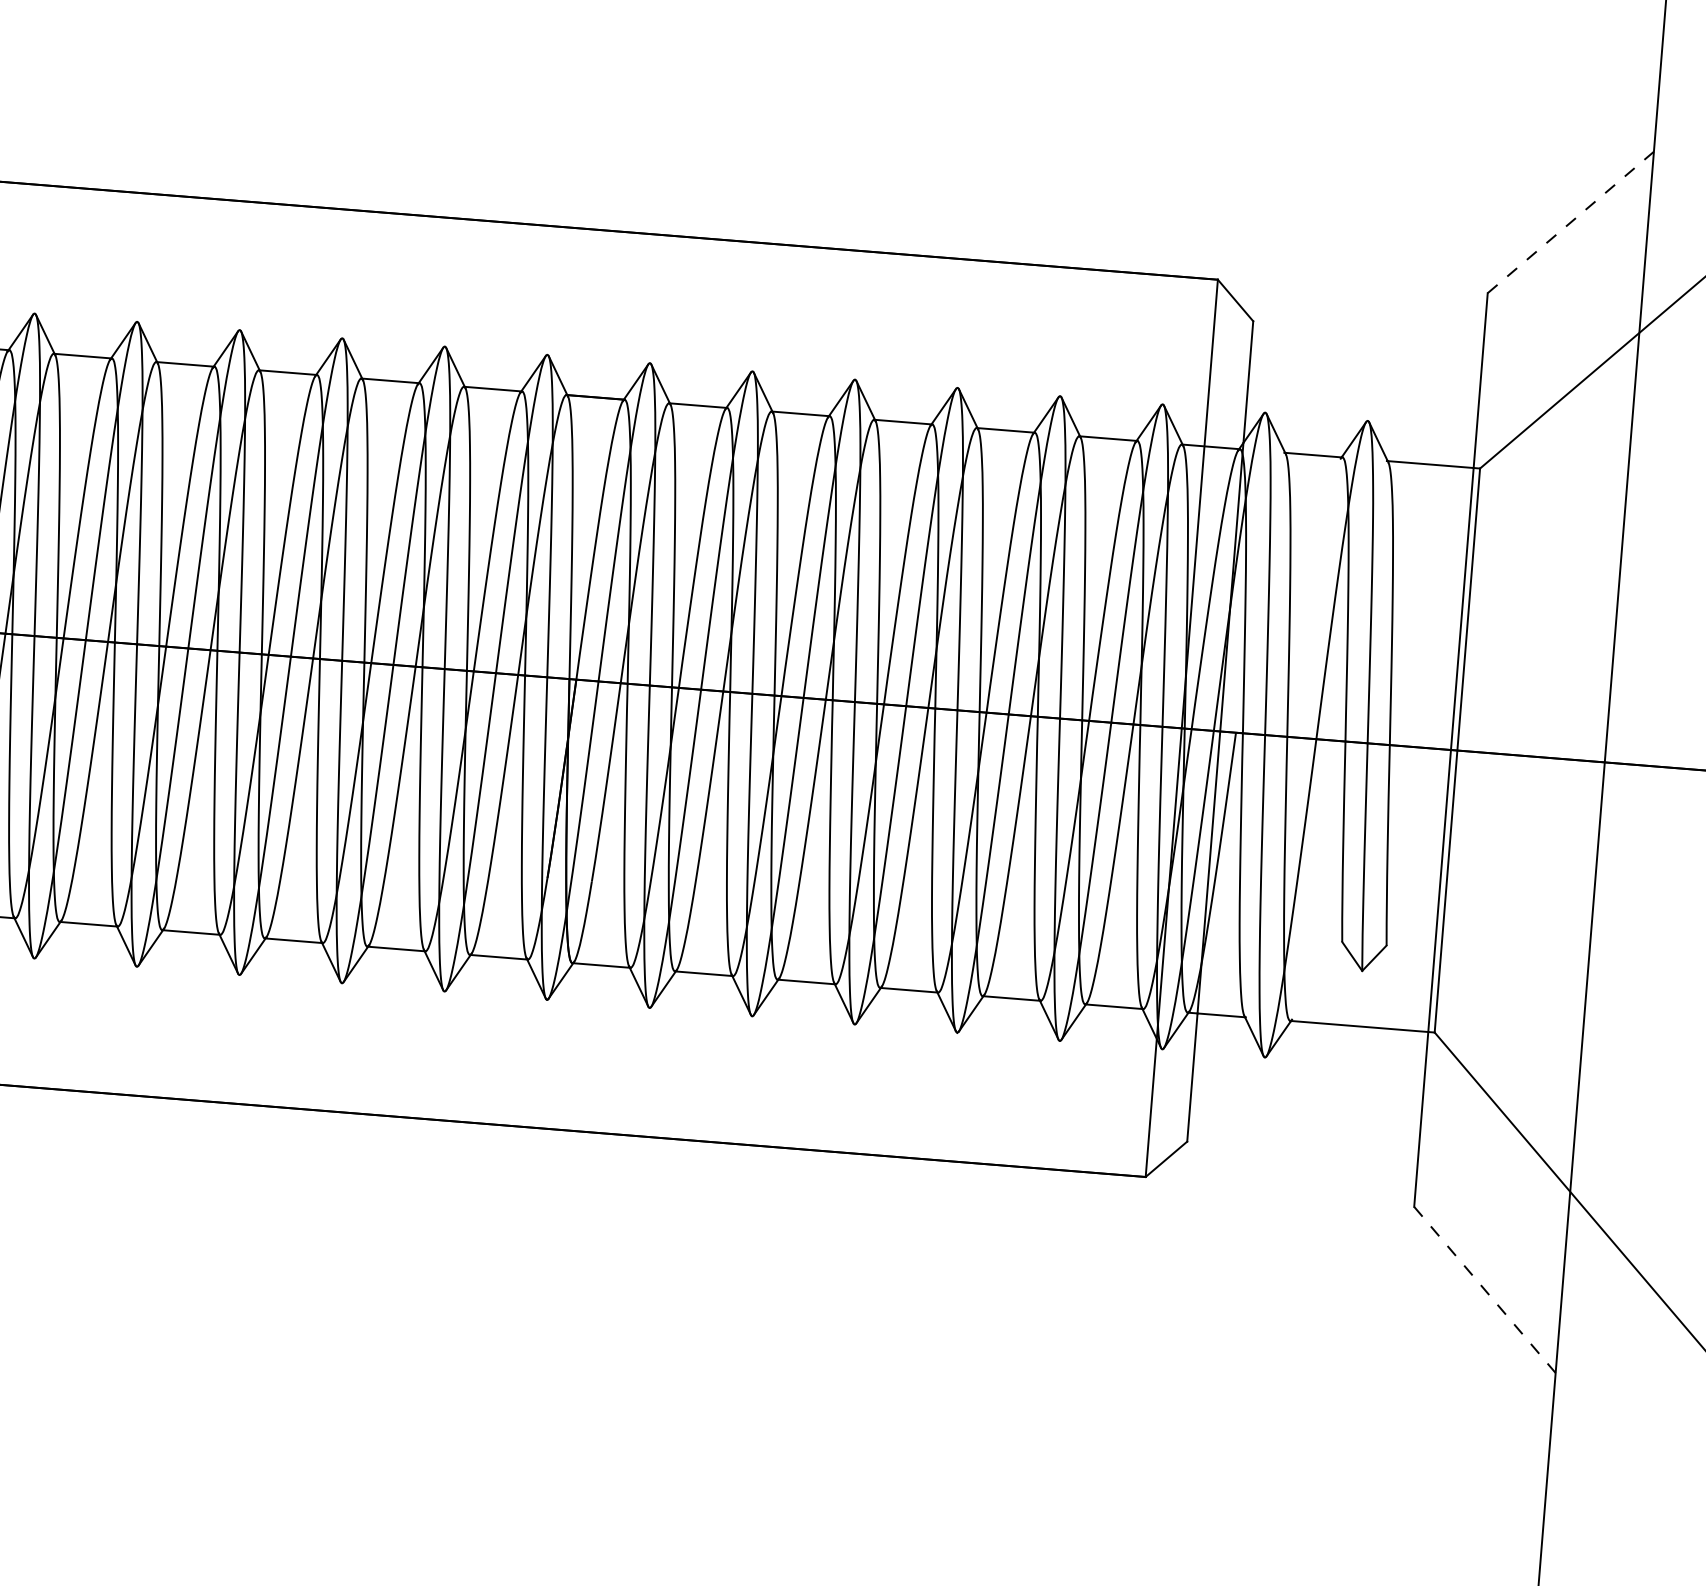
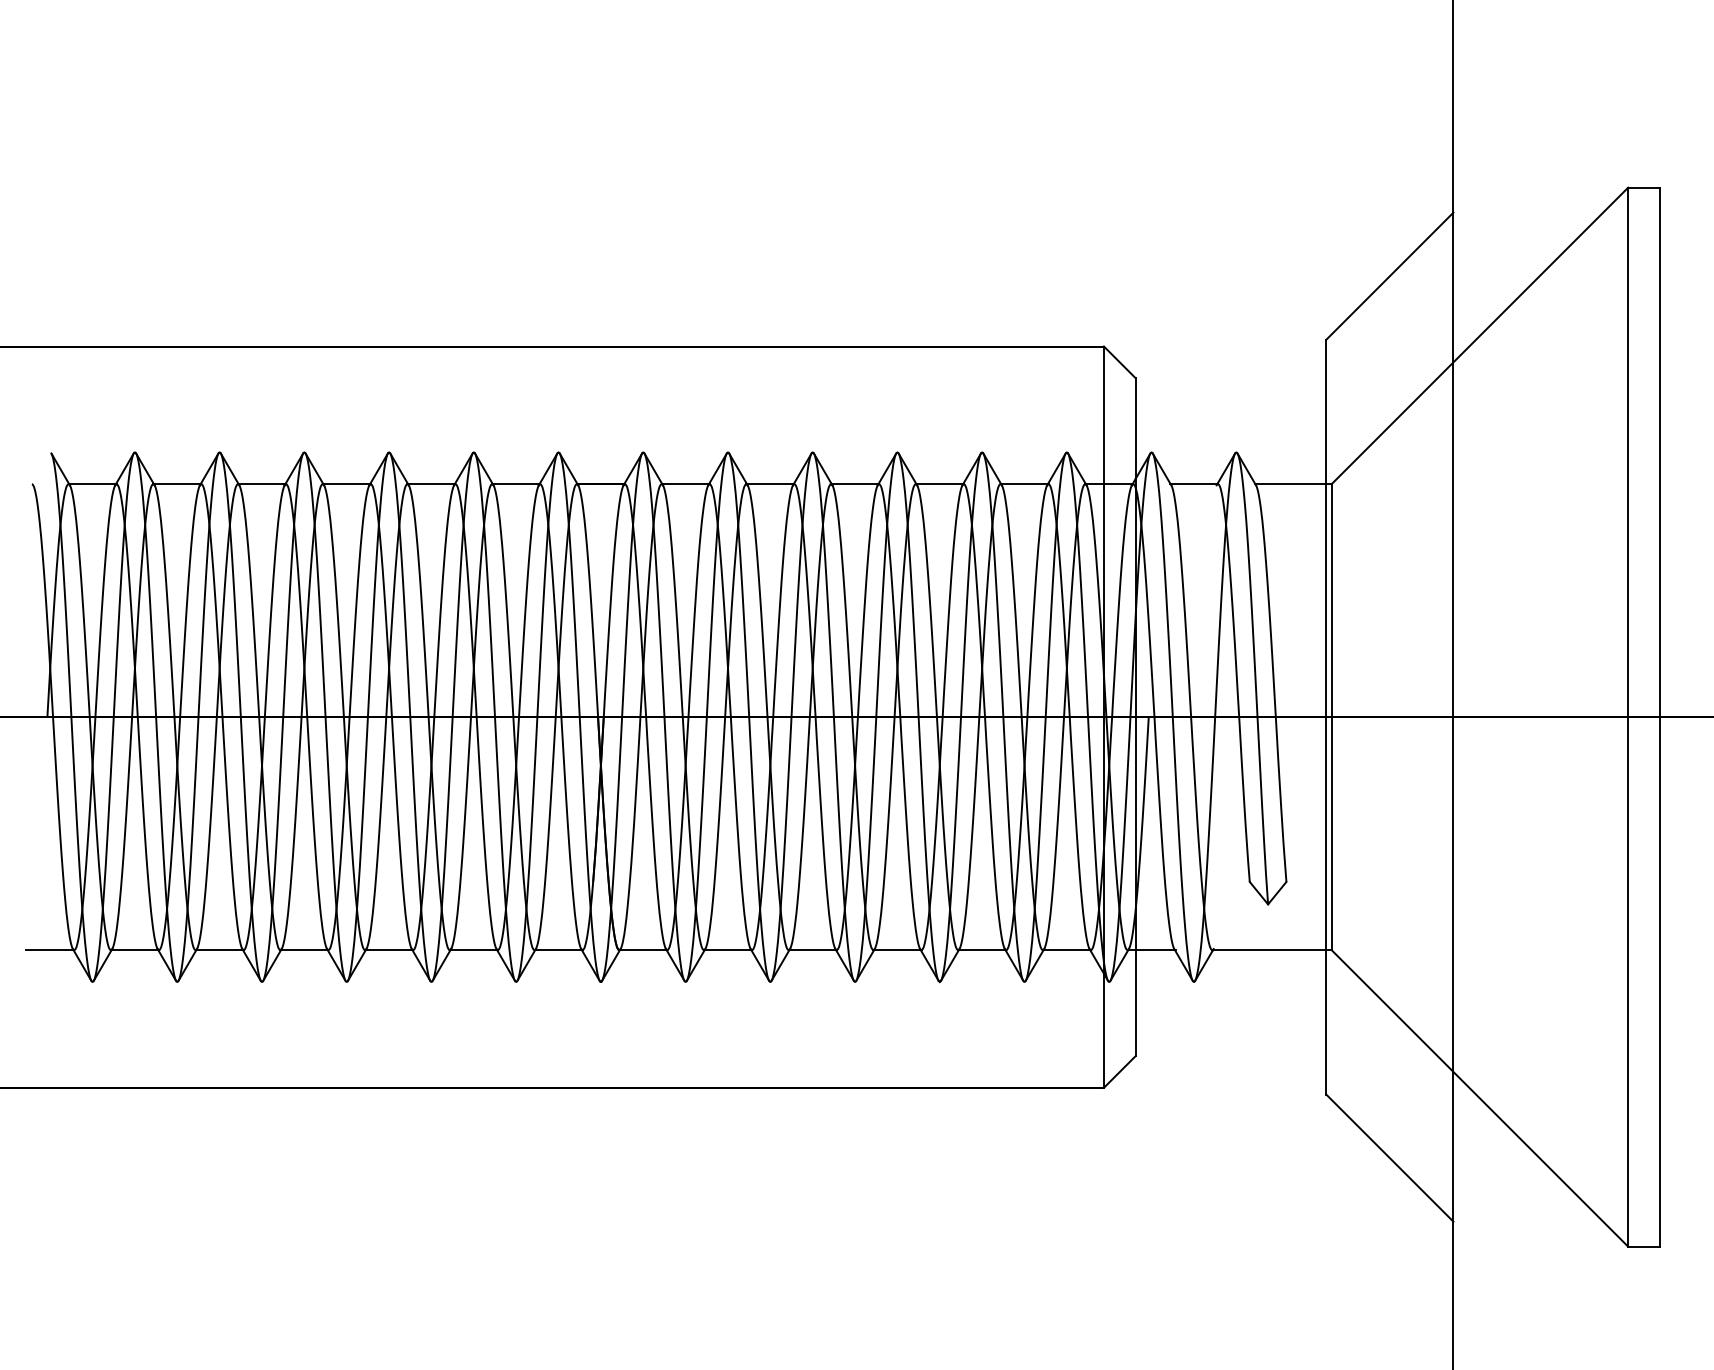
line: (1570, 222) -> (1389, 276), dashed -> solid
line: (1484, 1290) -> (1389, 1158), dashed -> solid

